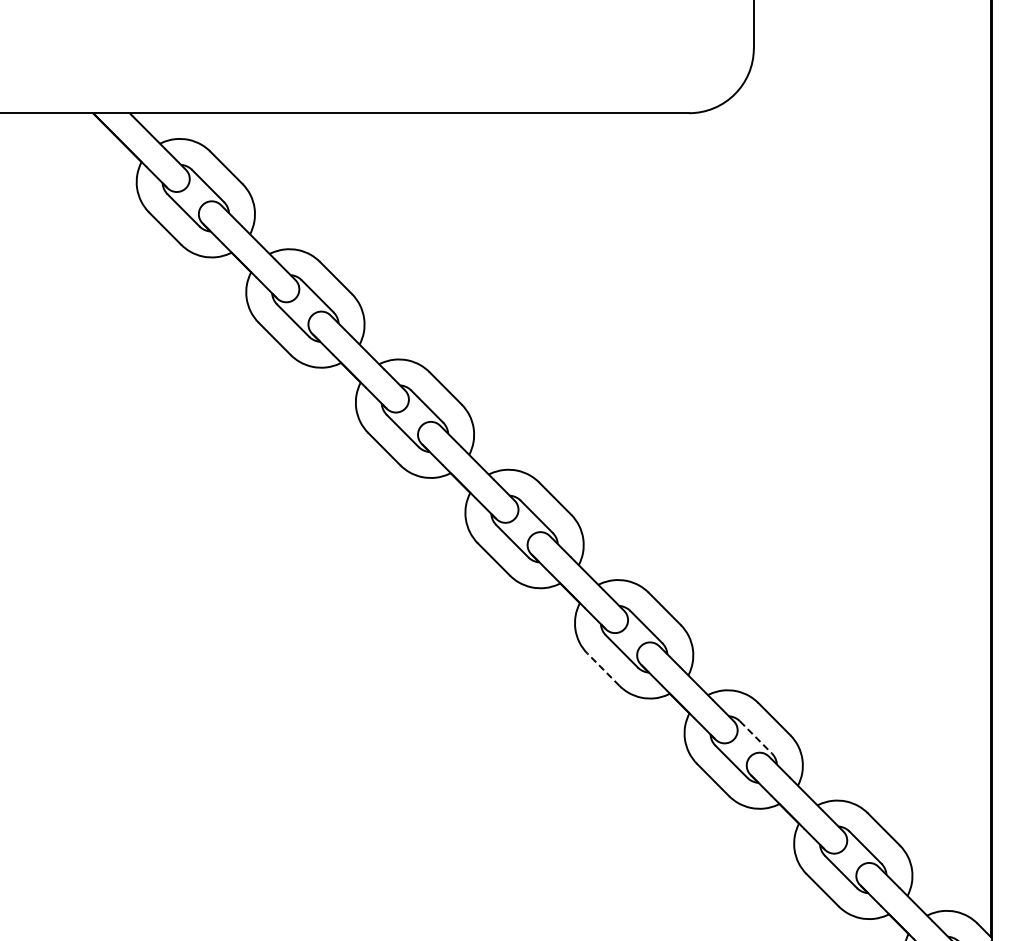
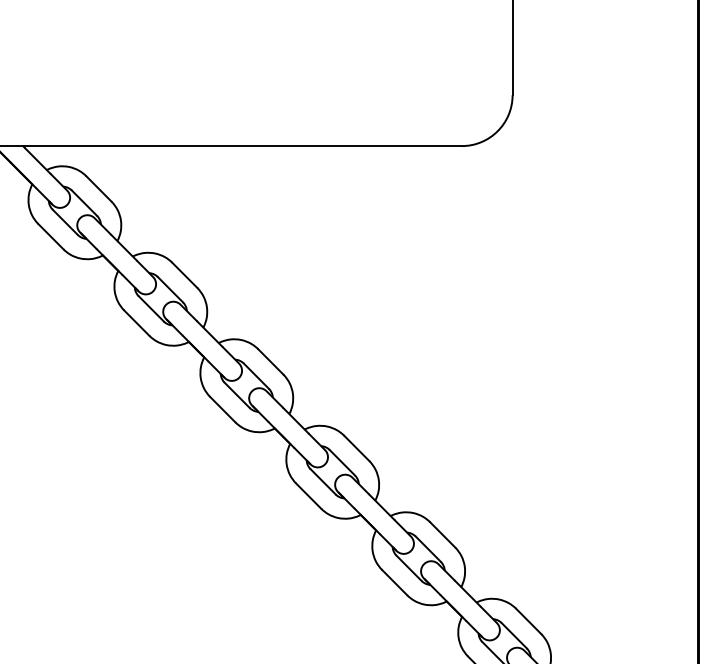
line: (603, 669) -> (394, 582), dashed -> solid
line: (755, 737) -> (513, 635), dashed -> solid

